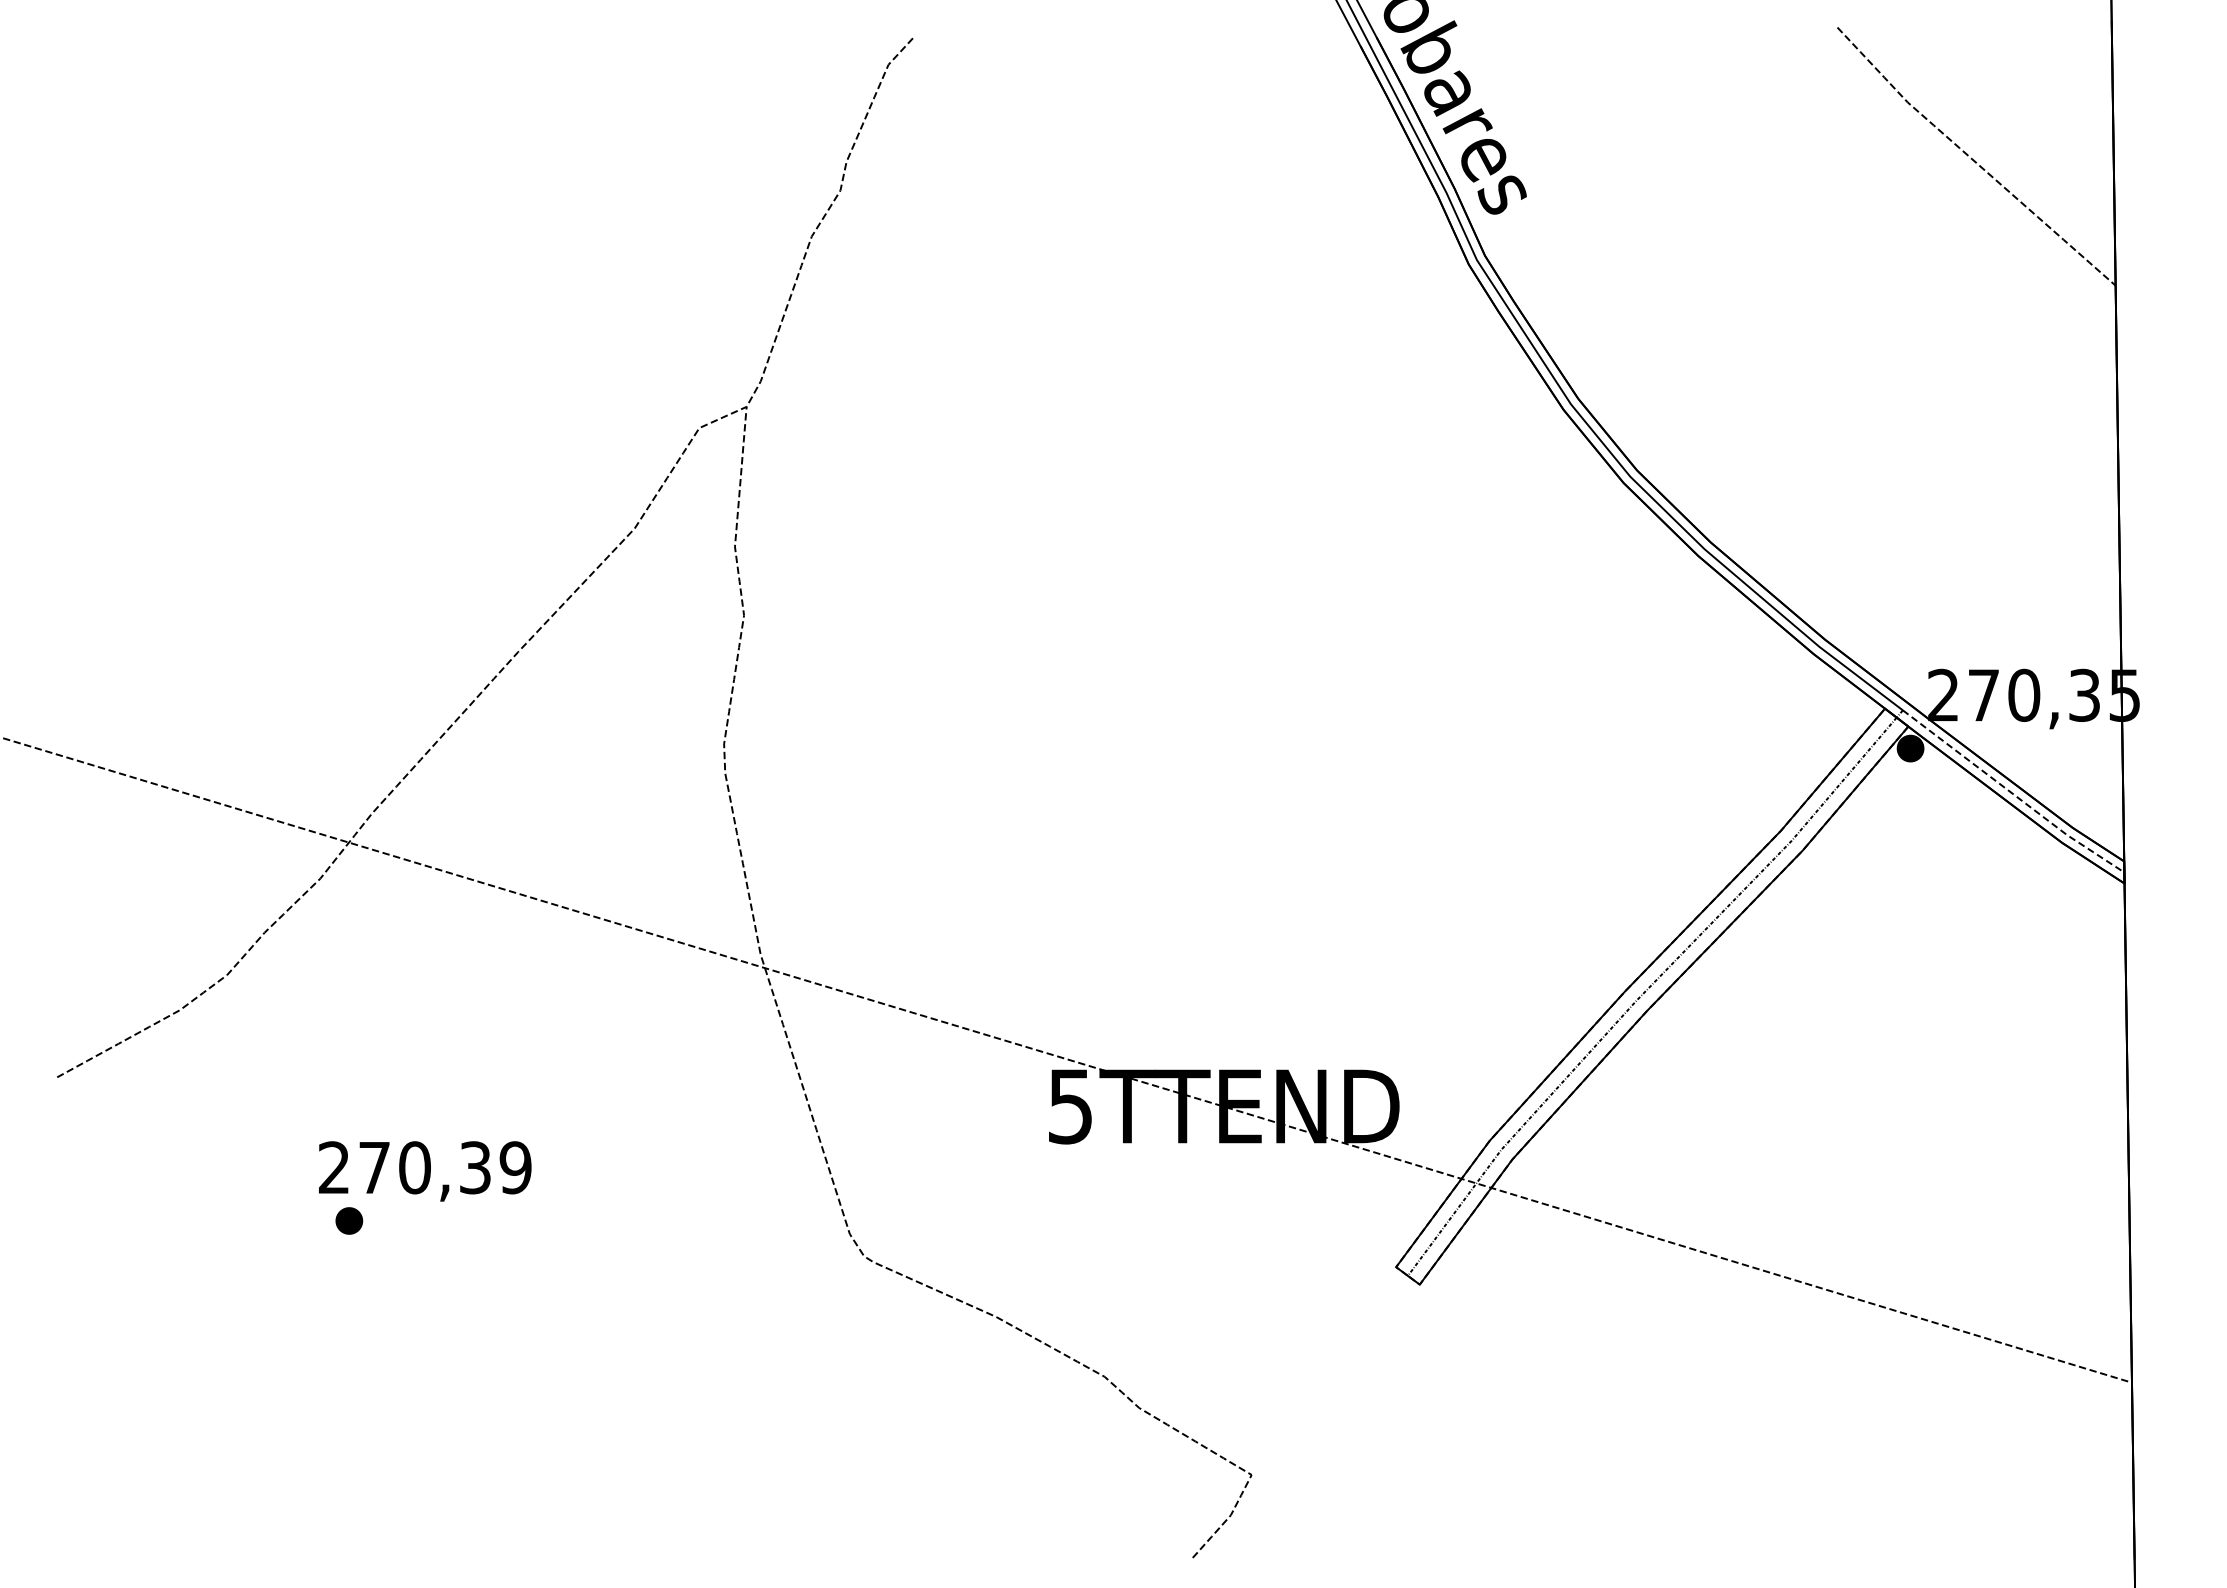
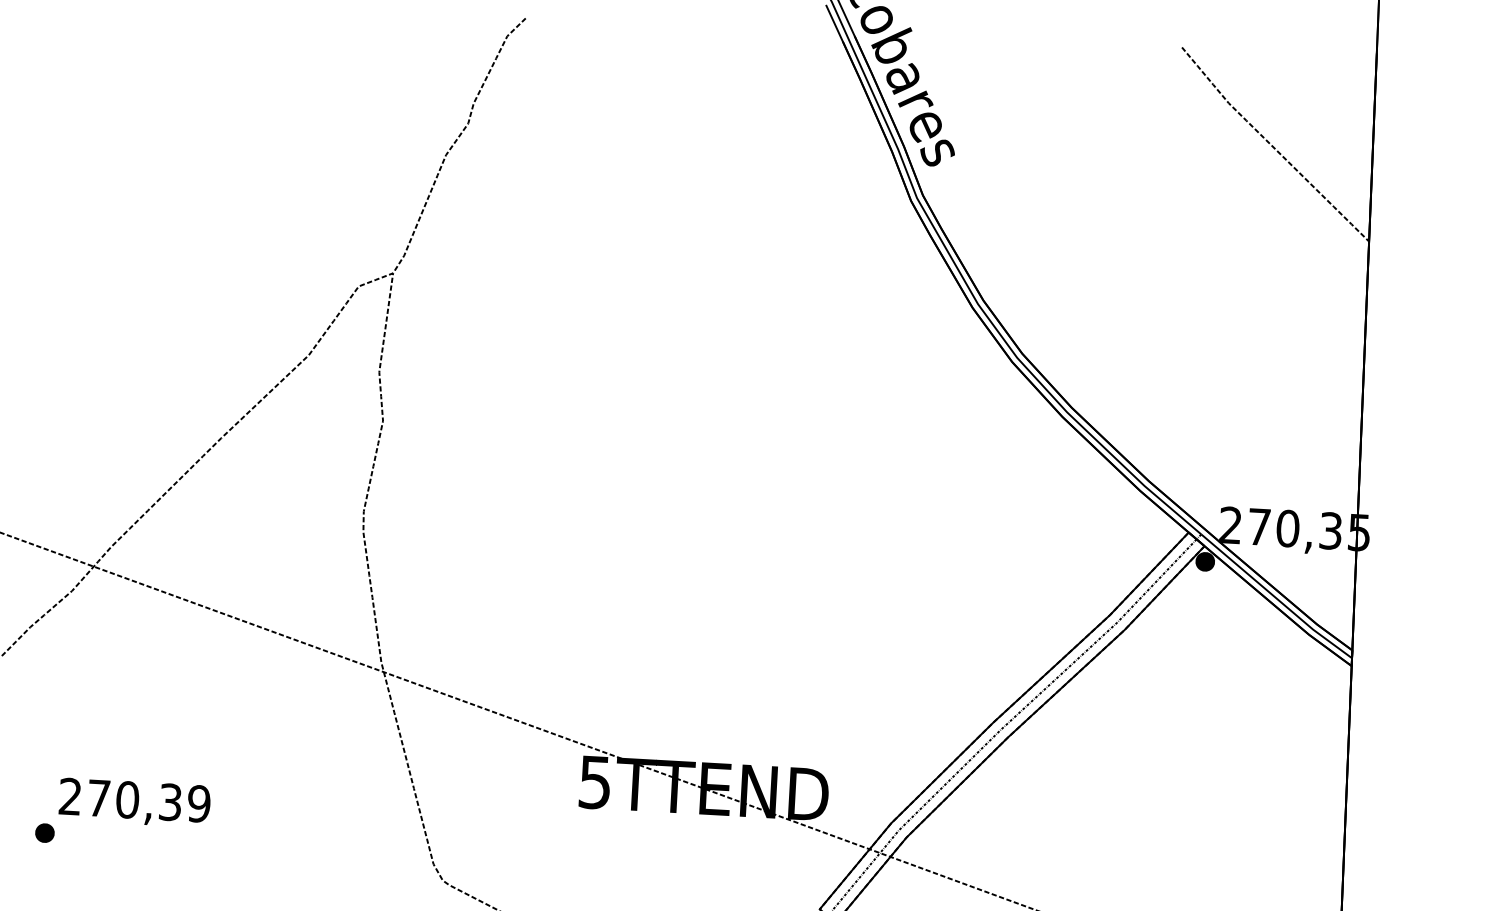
line: (2013, 794) -> (1276, 598), dashed -> solid
part: (349, 1220) -> (45, 832), moved

